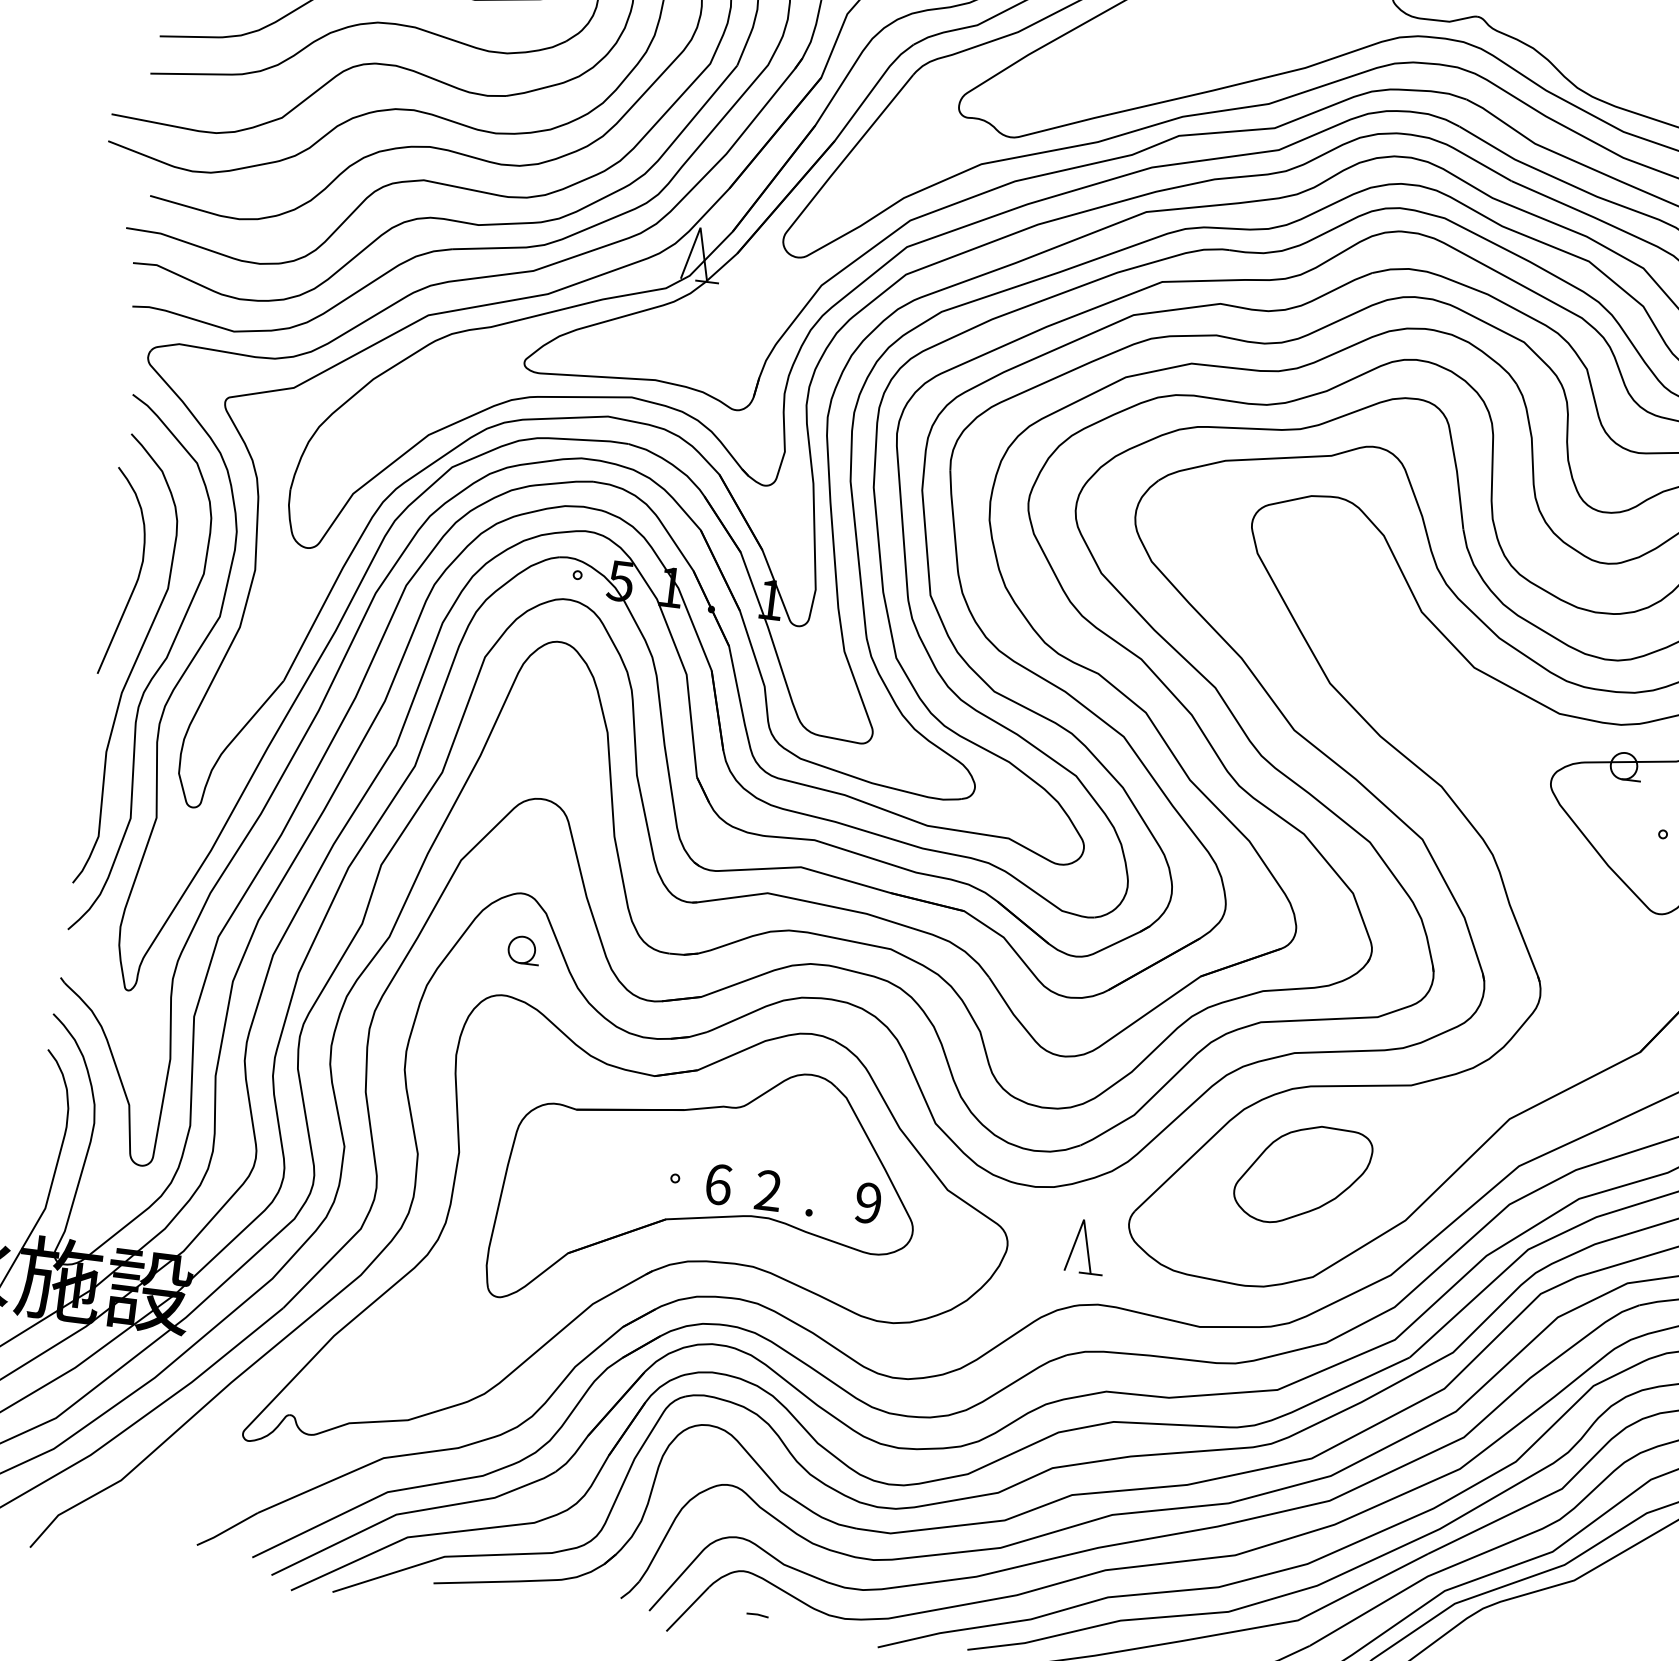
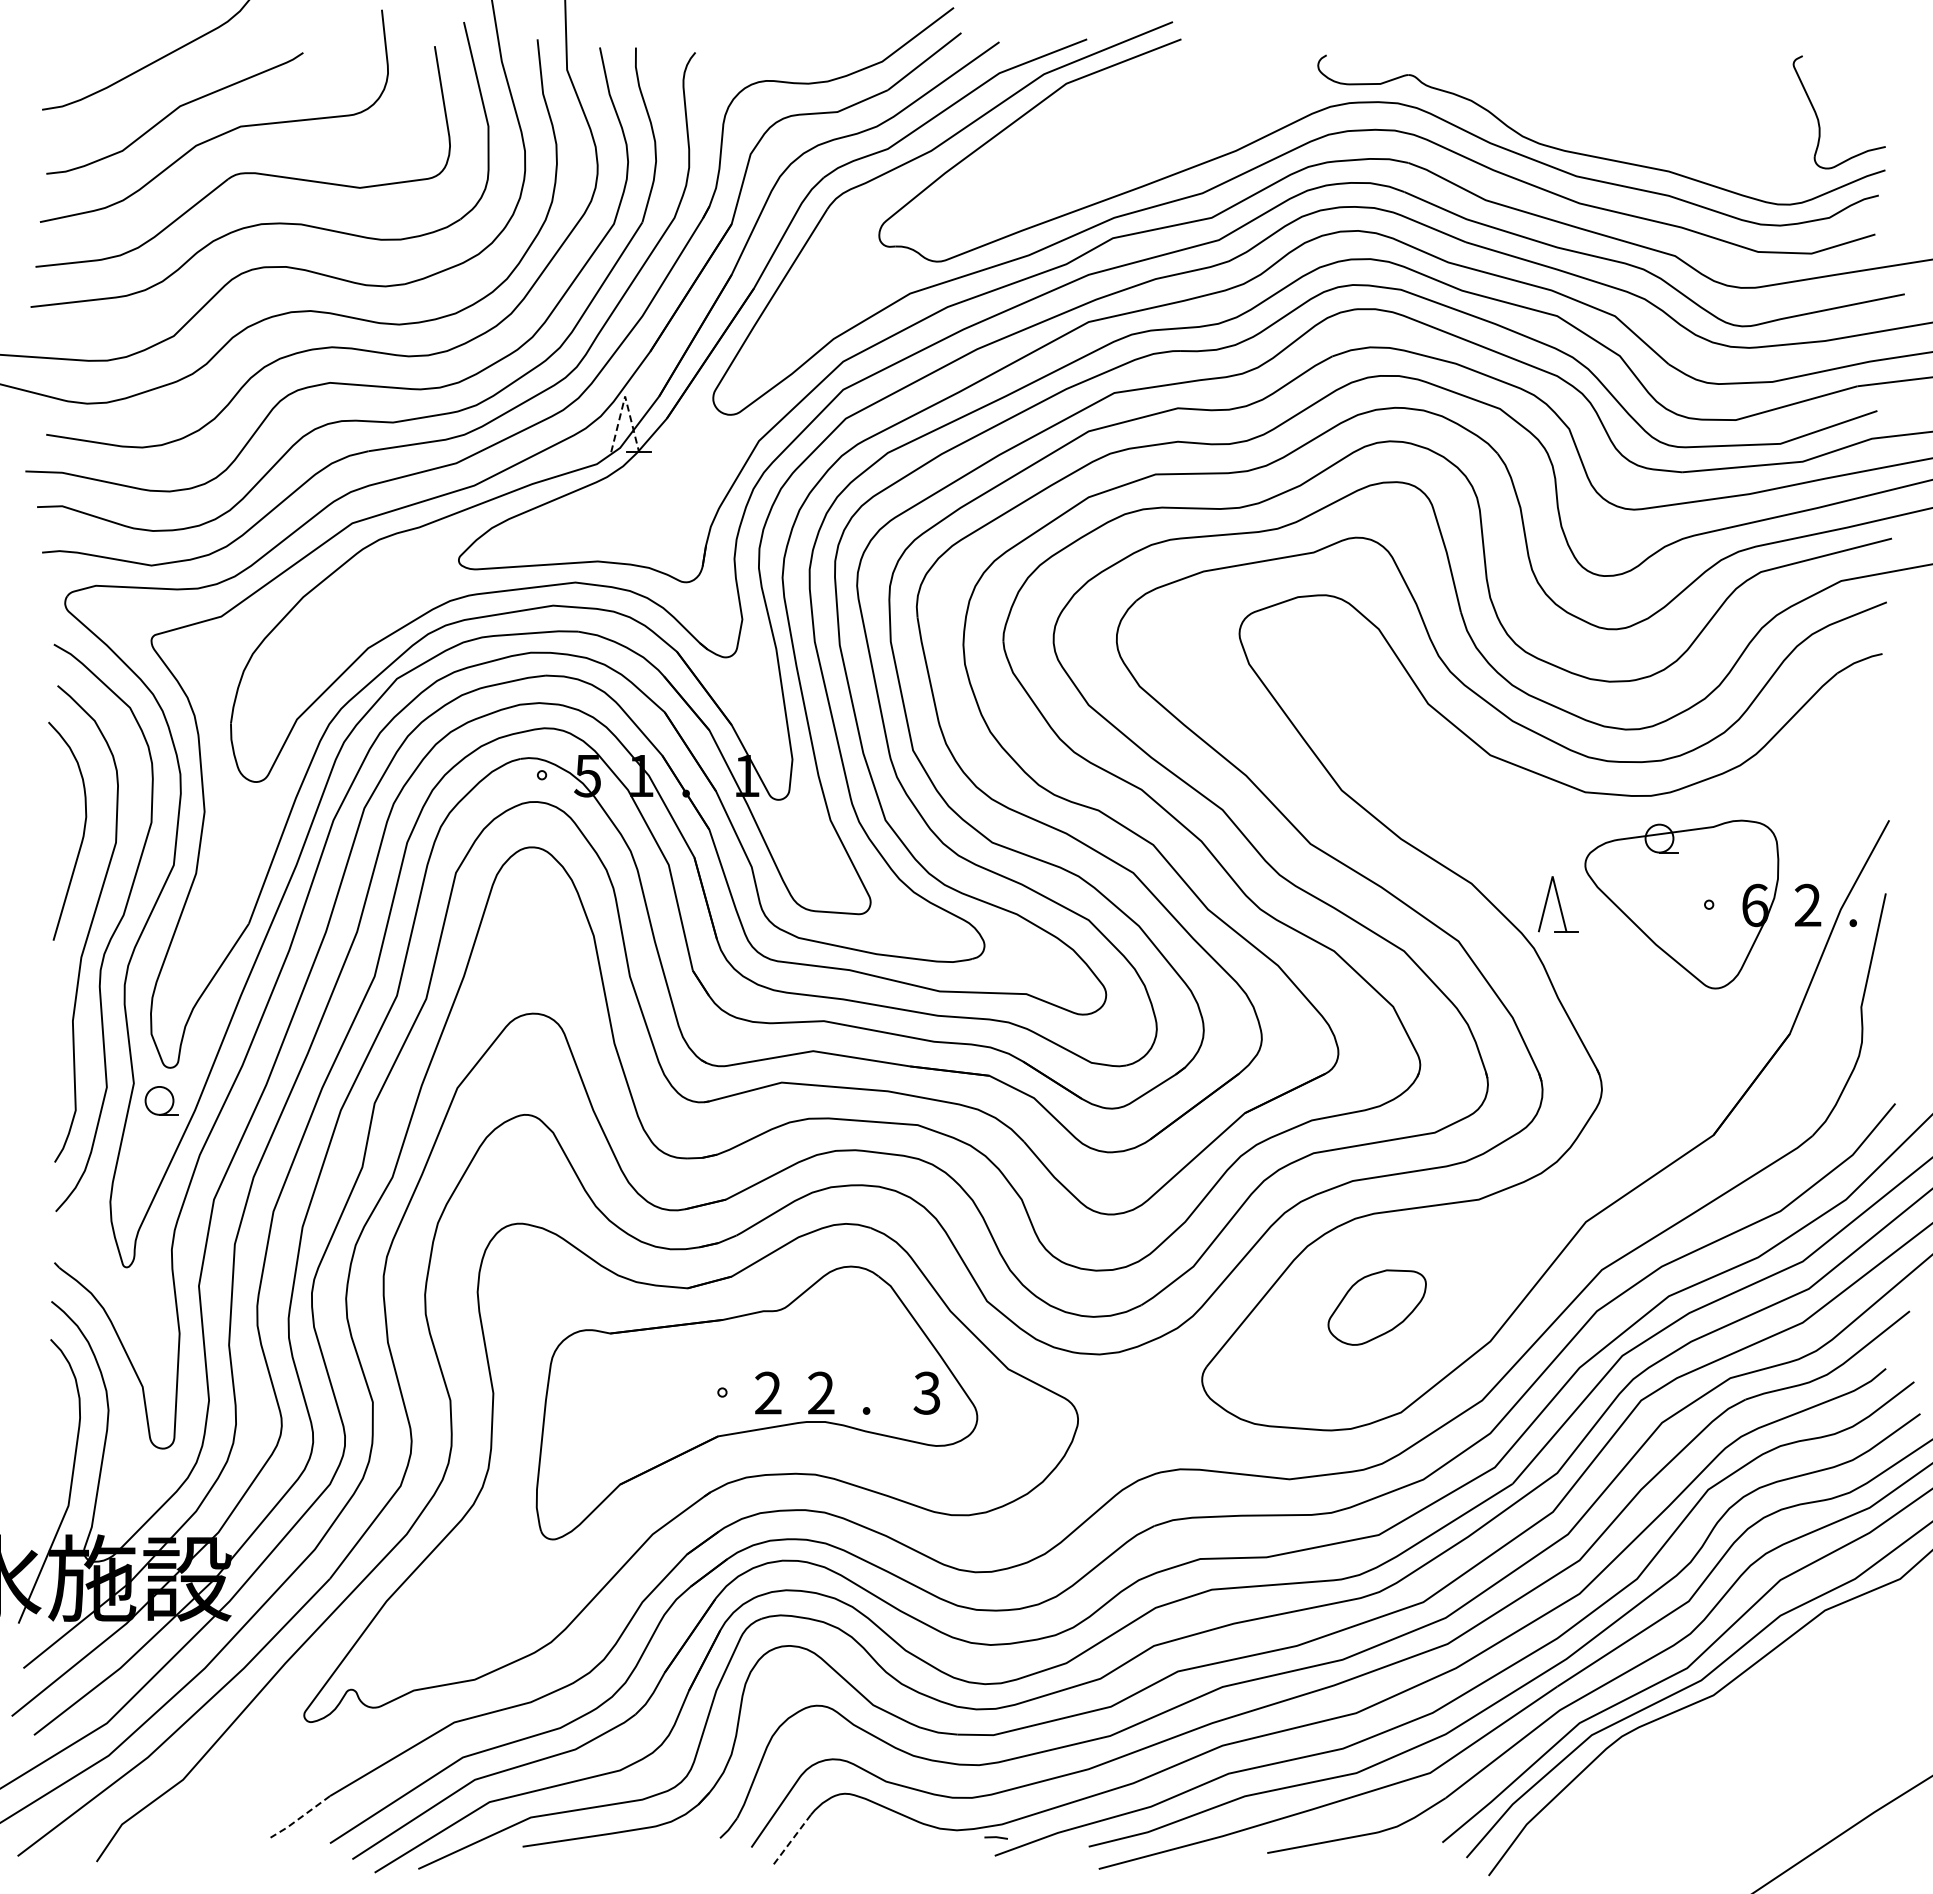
line: (700, 227) -> (625, 396), solid -> dashed
part: (523, 949) -> (161, 1100), moved
part: (1302, 1175) -> (1376, 1307), size x0.7
text: (718, 1183) -> (768, 1392), 6 -> 2
text: (867, 1202) -> (926, 1392), 9 -> 3
part: (1086, 1246) -> (1558, 904), moved
line: (226, 1530) -> (299, 1818), solid -> dashed
line: (687, 1609) -> (791, 1841), solid -> dashed
line: (756, 1614) -> (995, 1837), moved

